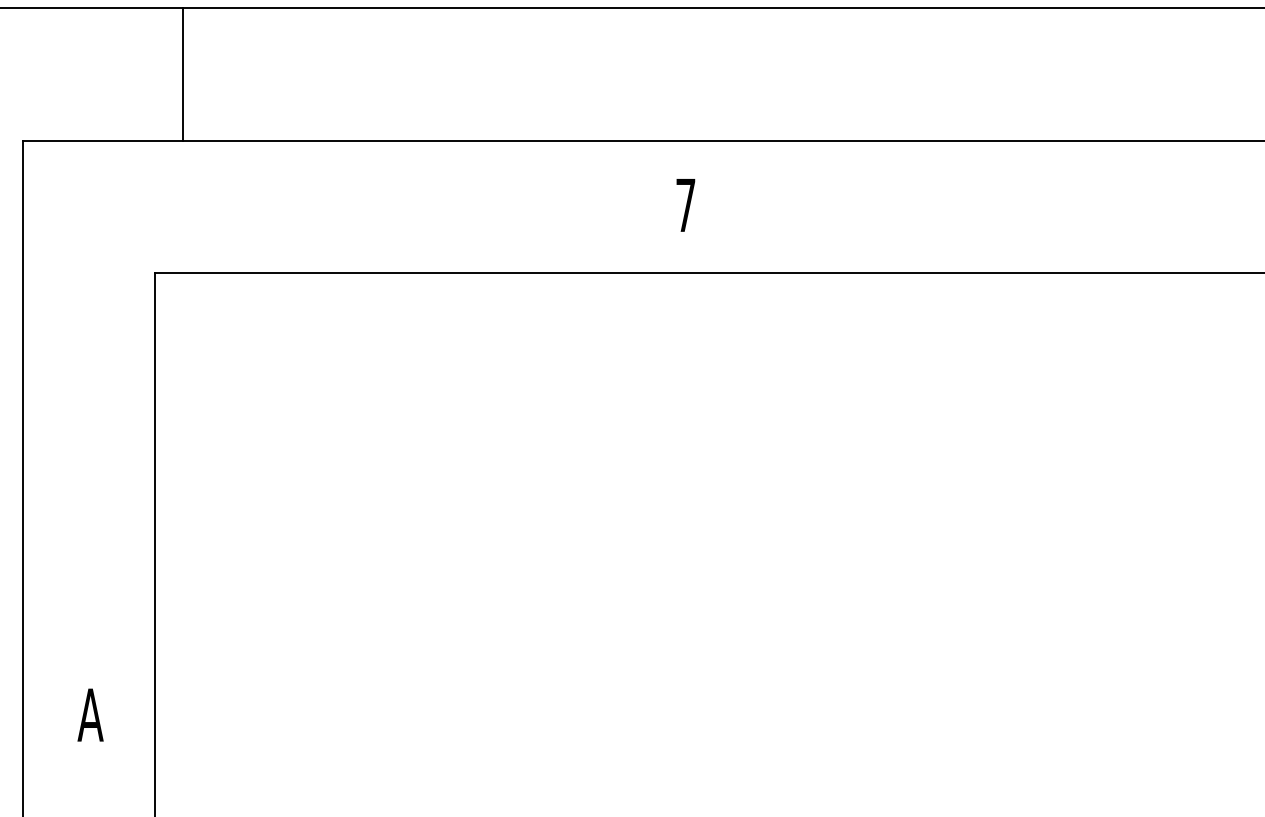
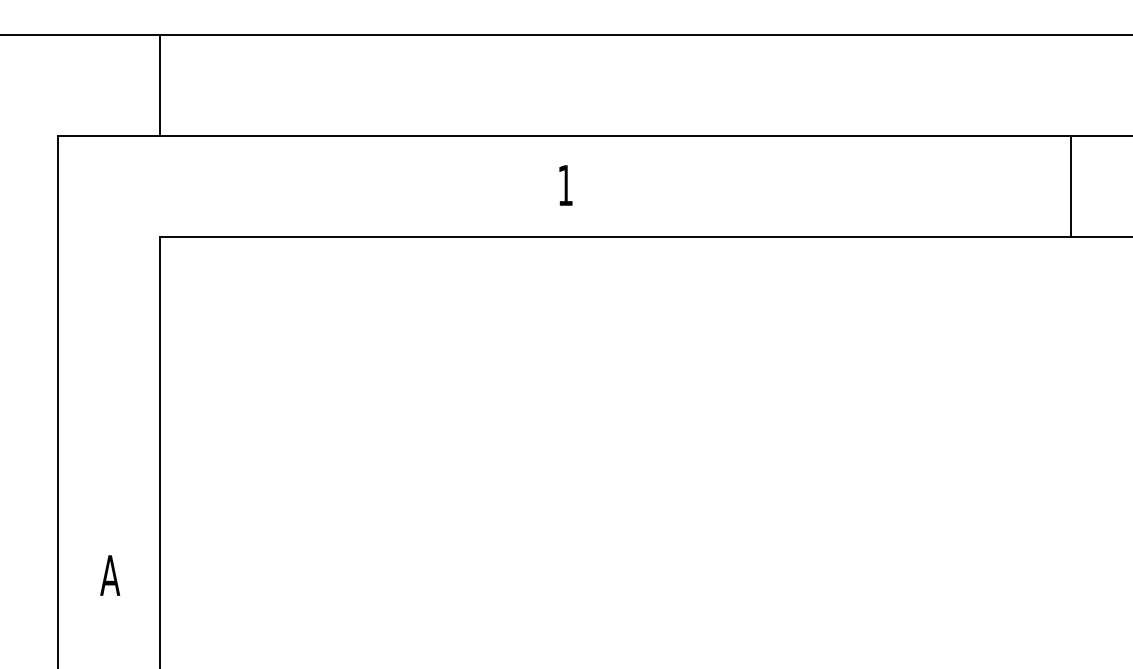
line: (182, 73) -> (159, 84), moved
text: (685, 205) -> (565, 185), 7 -> 1

